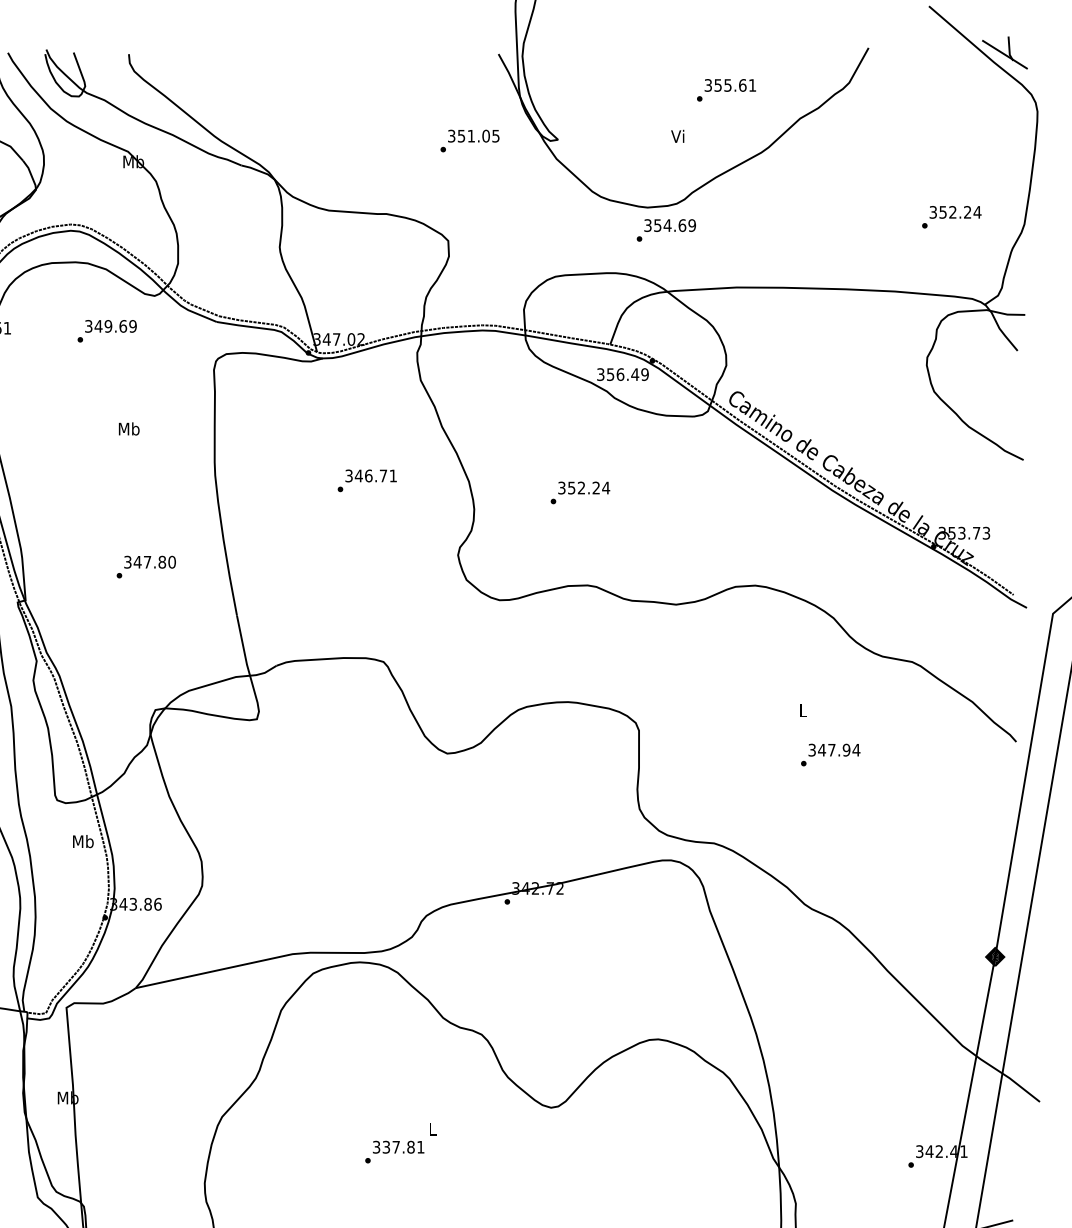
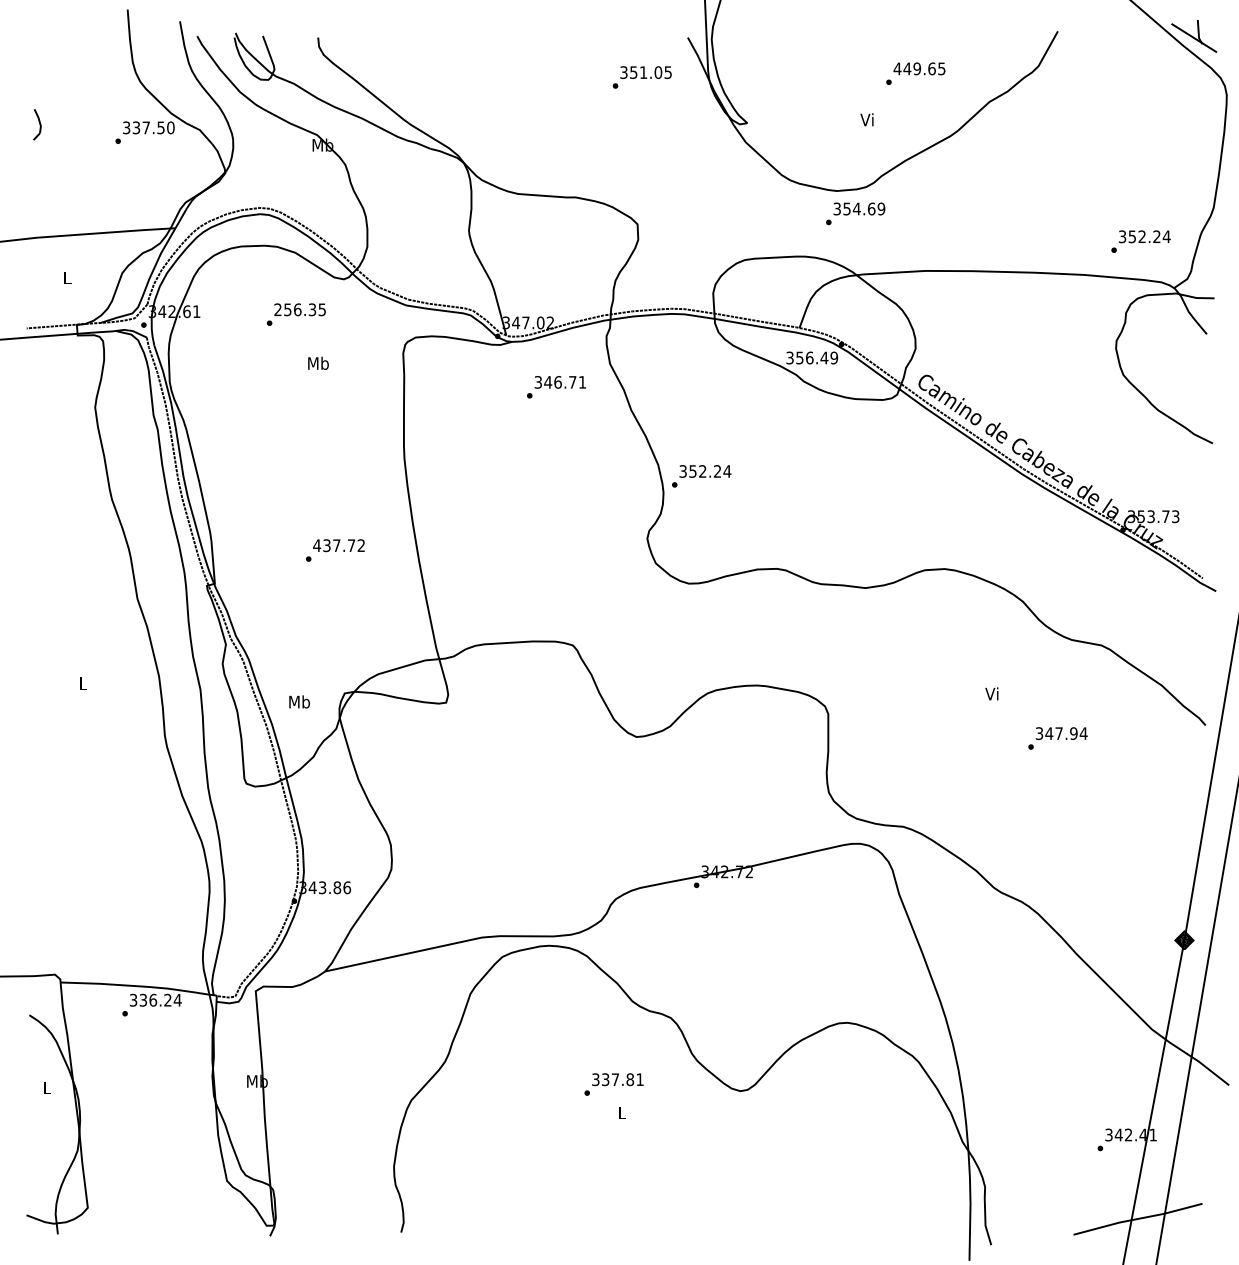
text: (730, 85) -> (919, 68), 355.61 -> 449.65
text: (469, 141) -> (641, 77), moved
text: (951, 217) -> (1140, 241), moved
text: (111, 326) -> (300, 309), 349.69 -> 256.35
text: (129, 428) -> (318, 362), moved
text: (367, 481) -> (556, 387), moved
text: (580, 493) -> (701, 476), moved
text: (150, 562) -> (339, 545), 347.80 -> 437.72
text: (802, 710) -> (991, 693), L -> Vi
text: (830, 755) -> (1057, 738), moved
text: (83, 841) -> (299, 701), moved
text: (394, 1152) -> (613, 1084), moved

